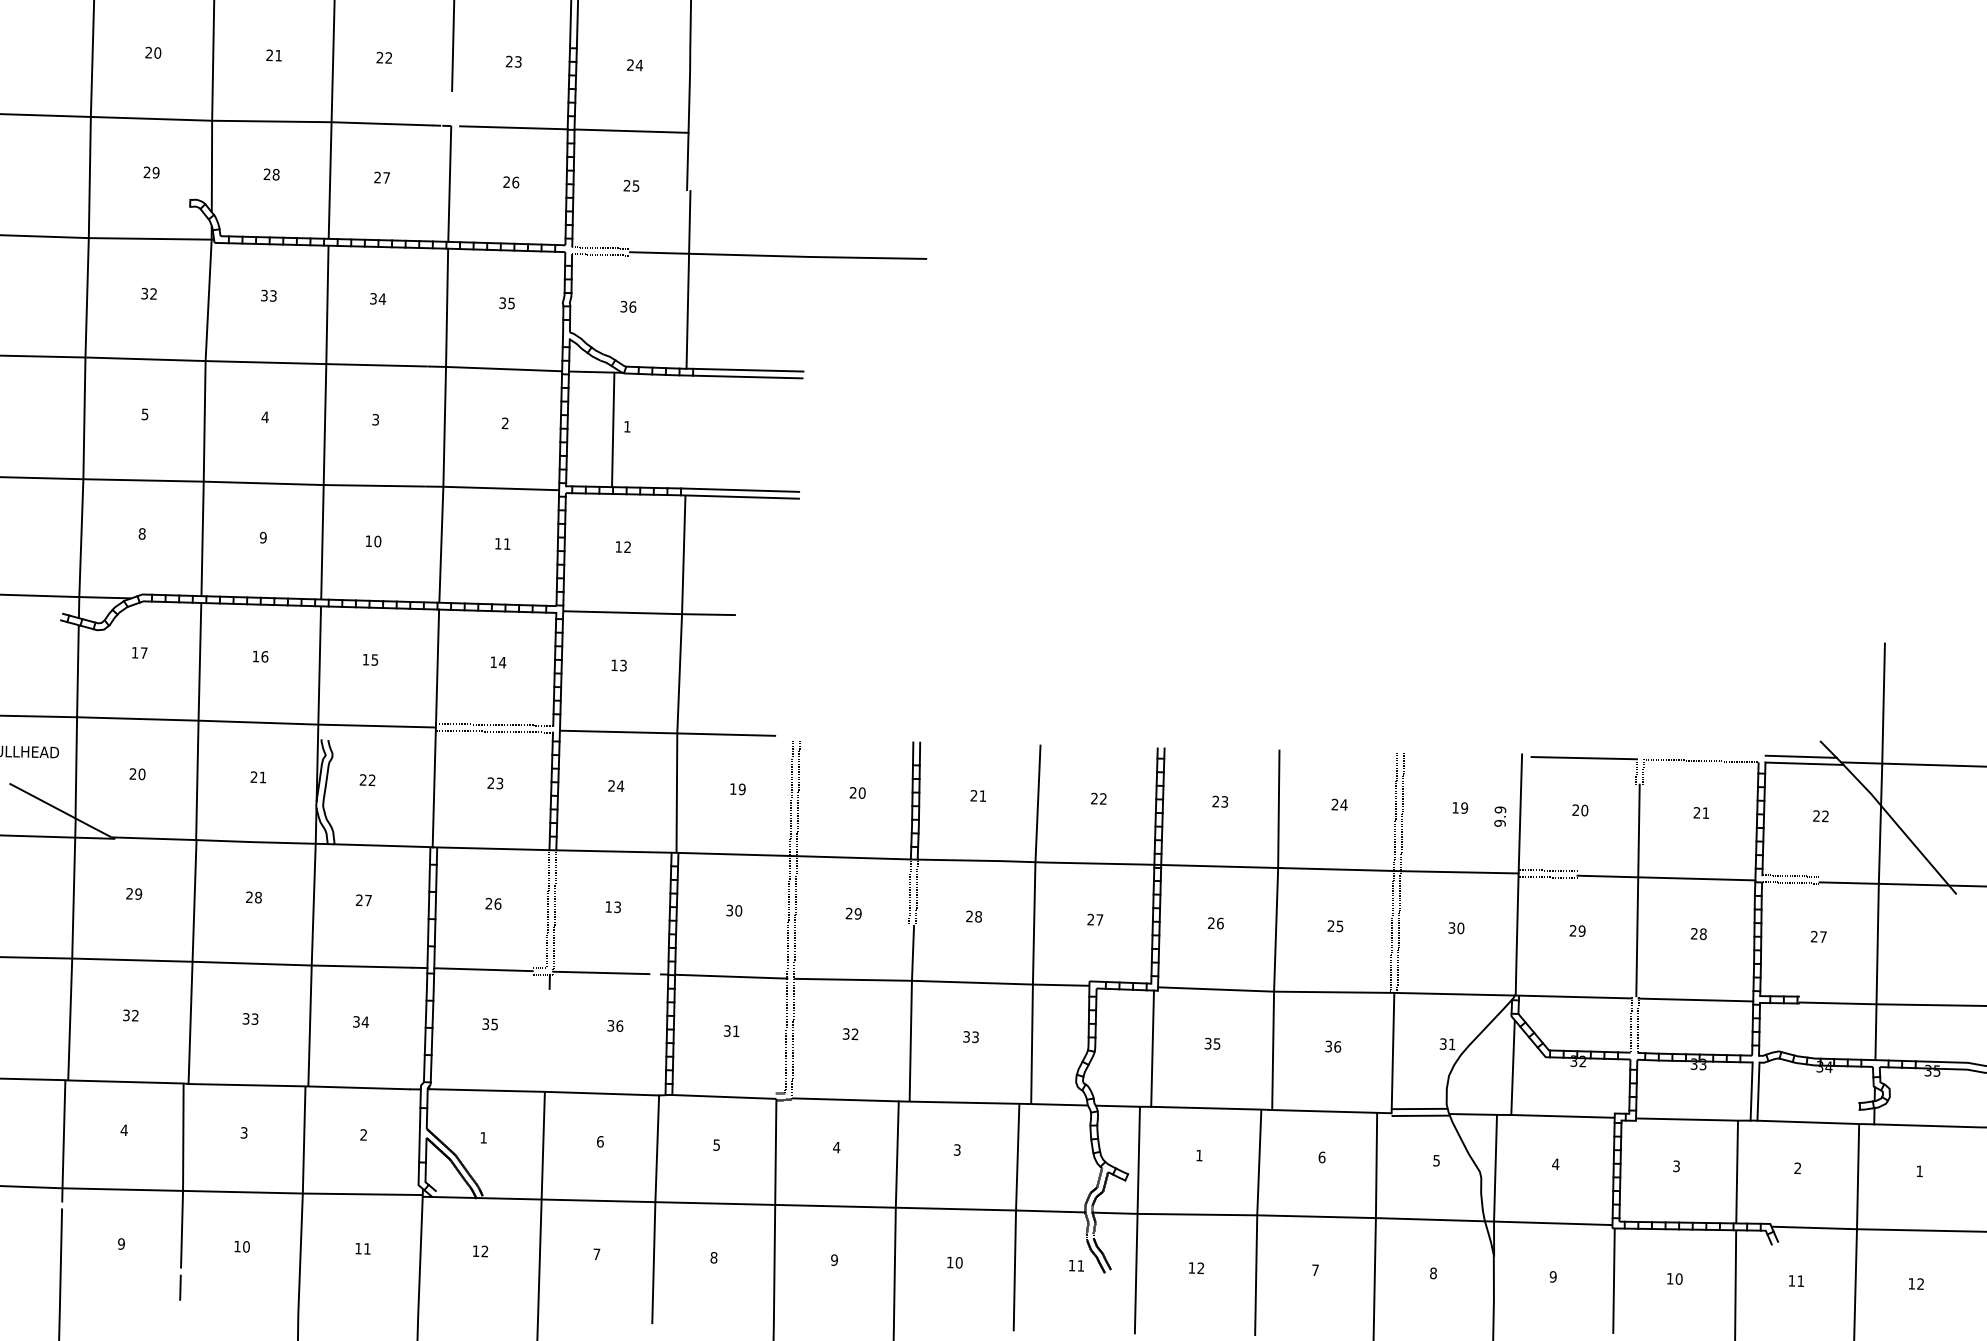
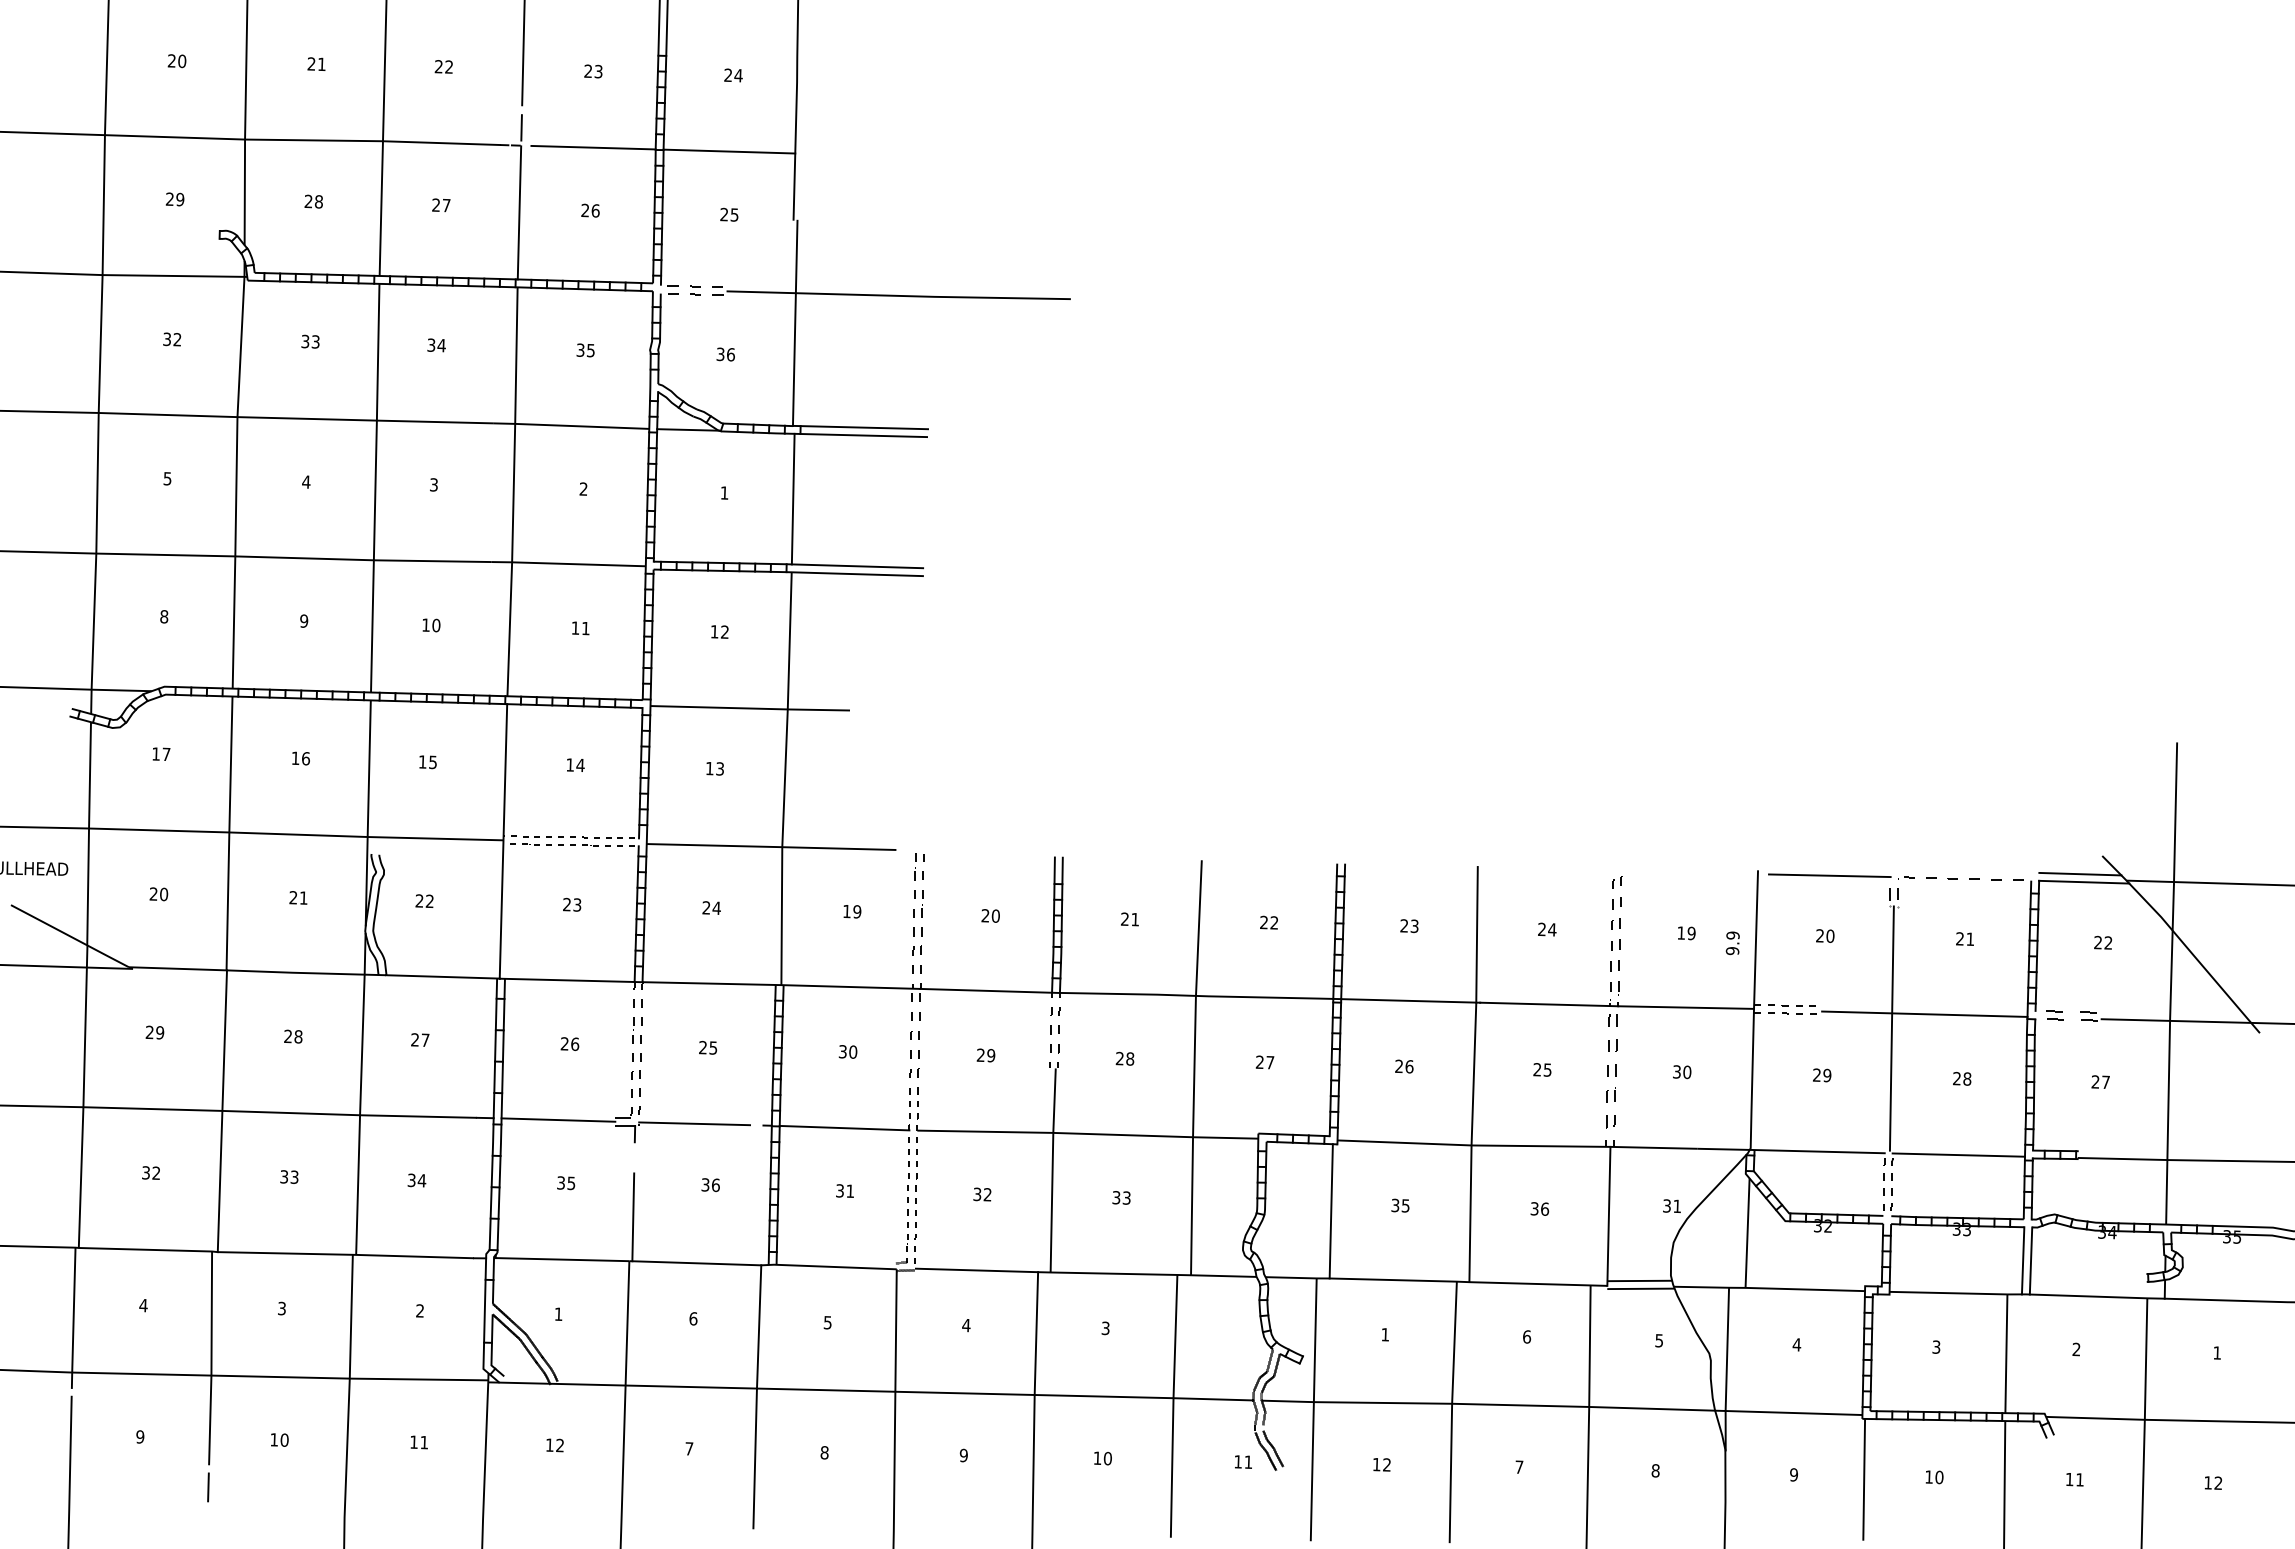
line: (451, 110) -> (521, 127), added
line: (612, 429) -> (792, 498), moved
text: (613, 906) -> (708, 1047), 13 -> 25
line: (548, 1054) -> (633, 1217), added

